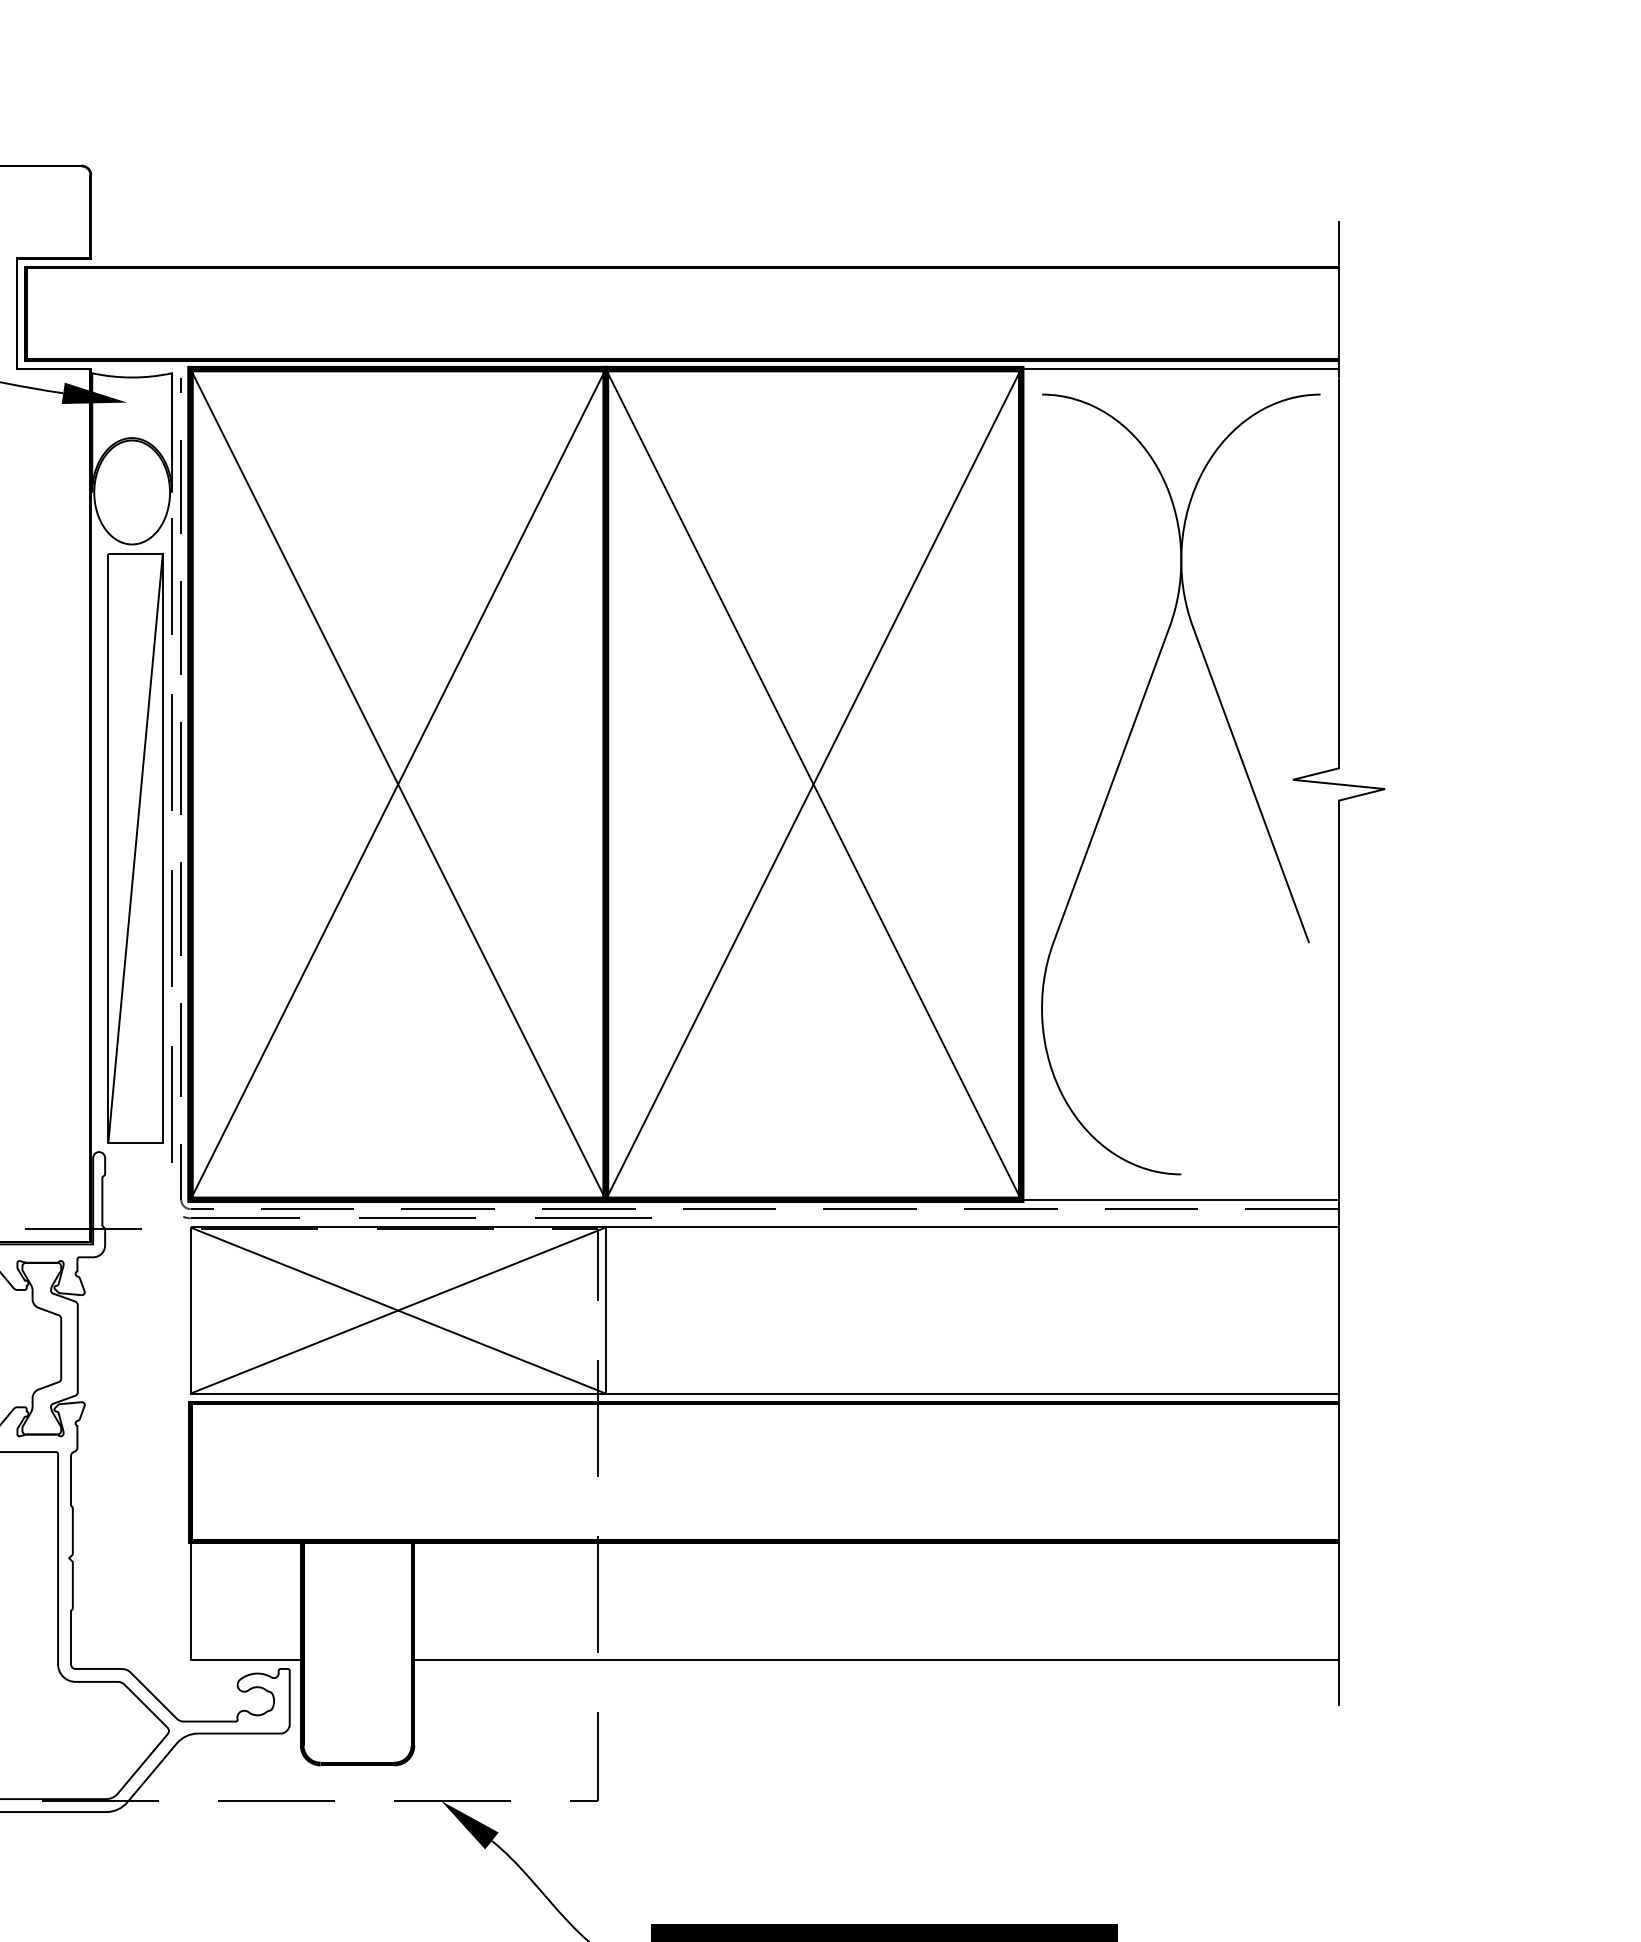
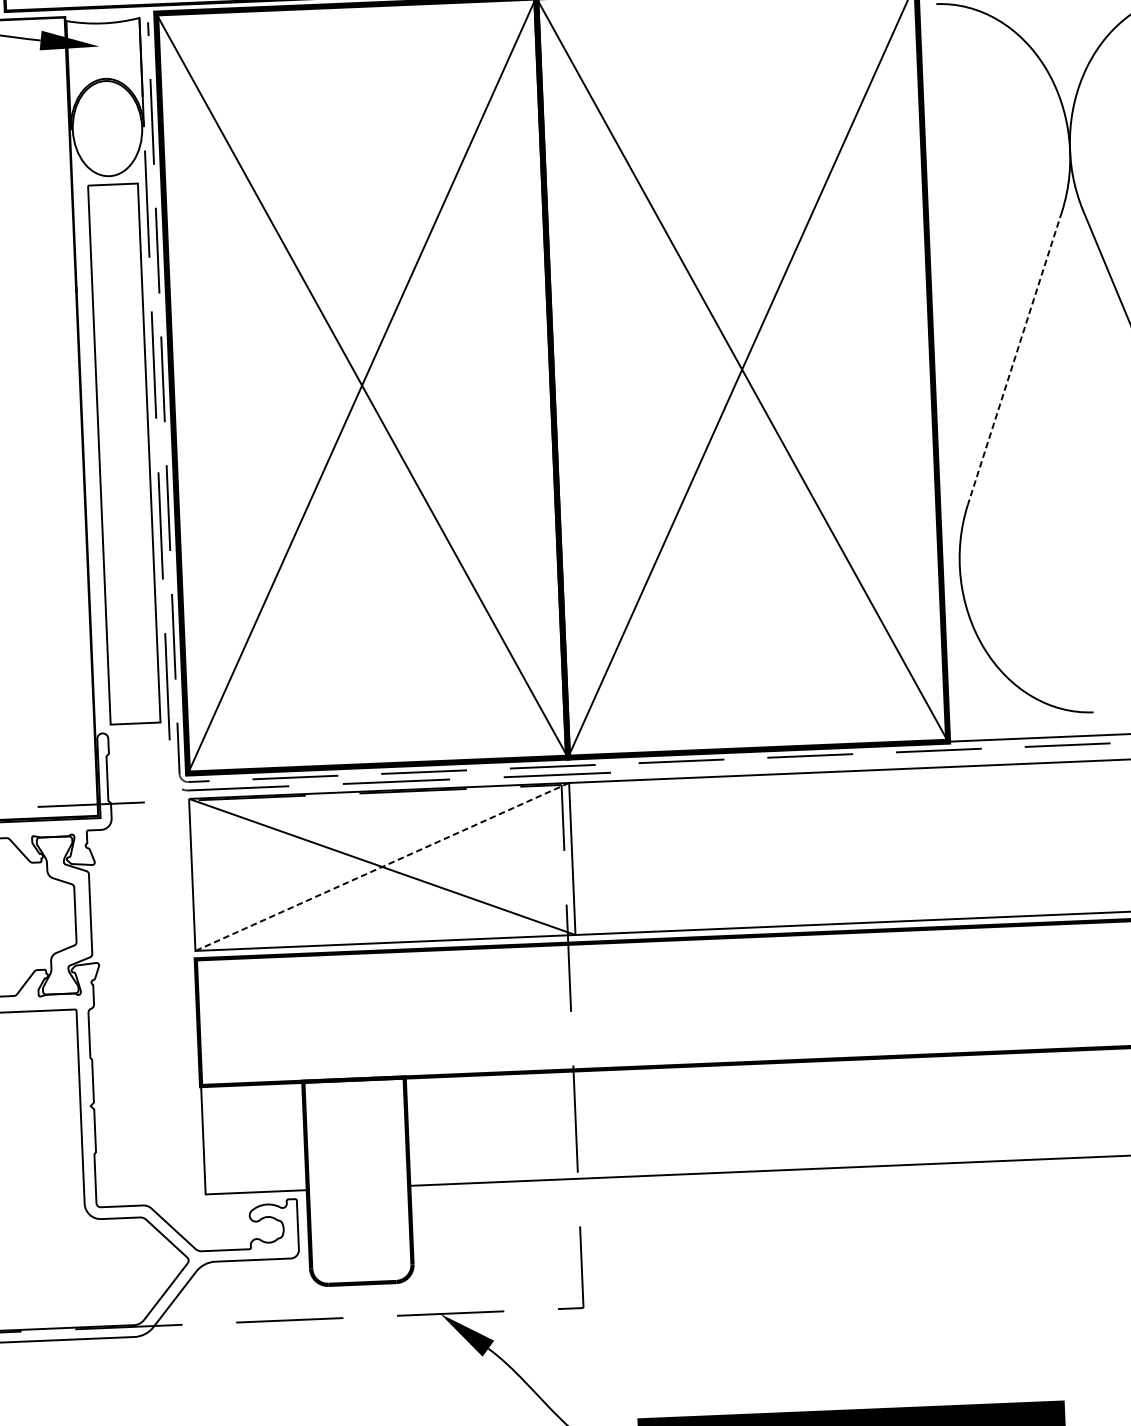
line: (1111, 784) -> (1014, 358), solid -> dashed
line: (135, 847) -> (124, 453), removed
line: (398, 1310) -> (382, 866), solid -> dashed

